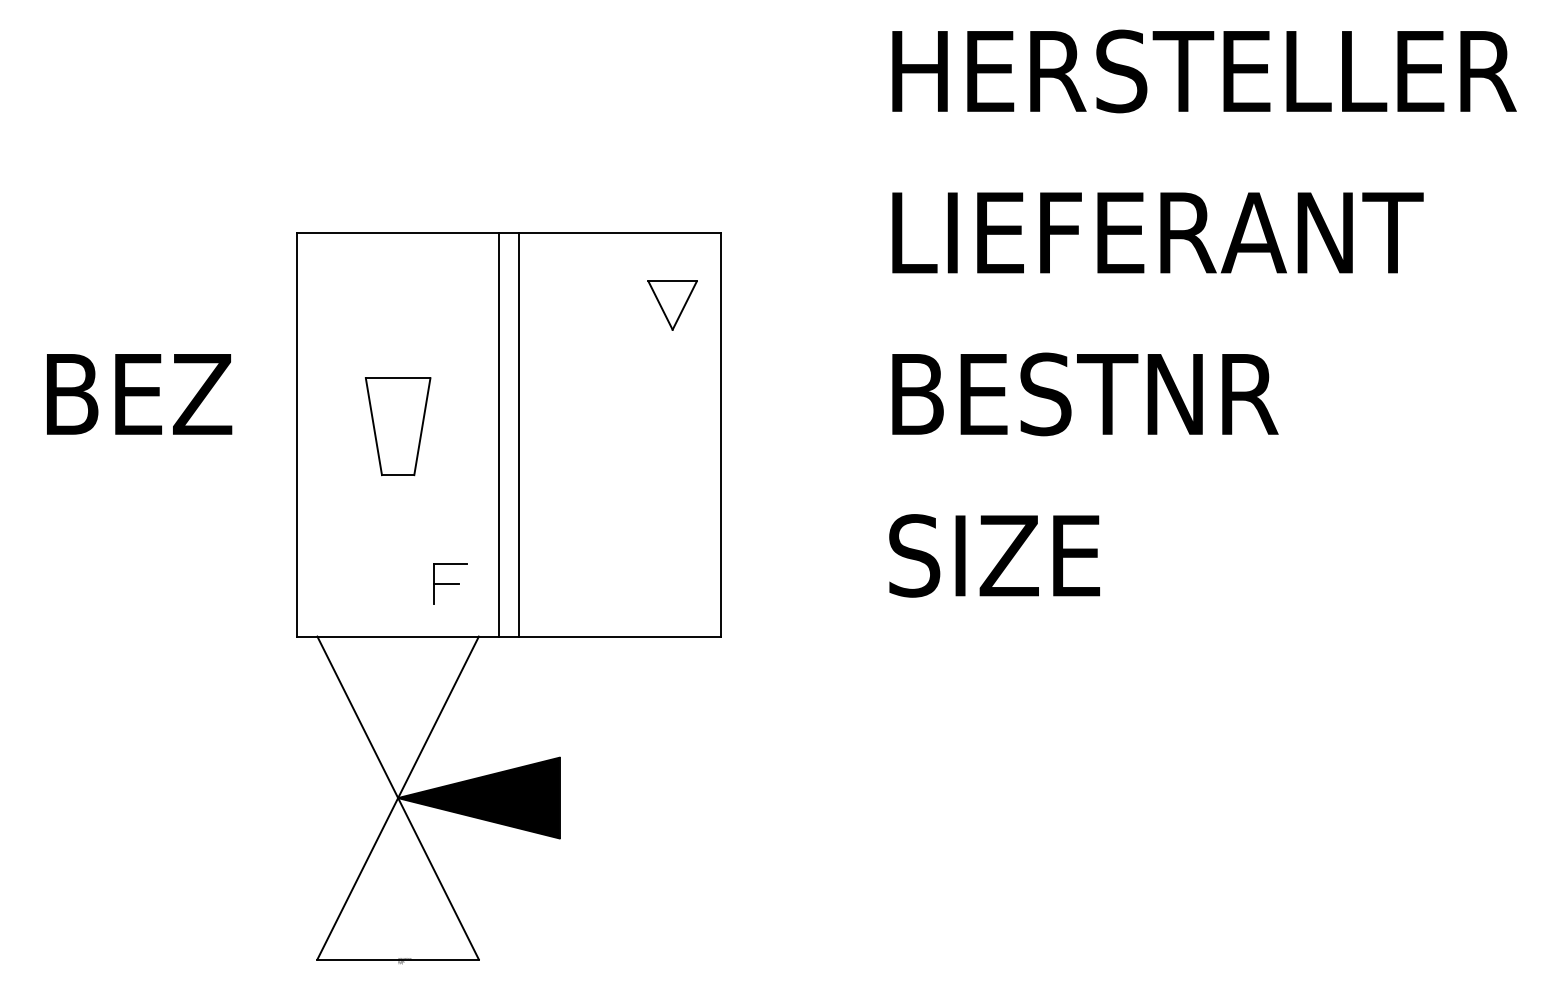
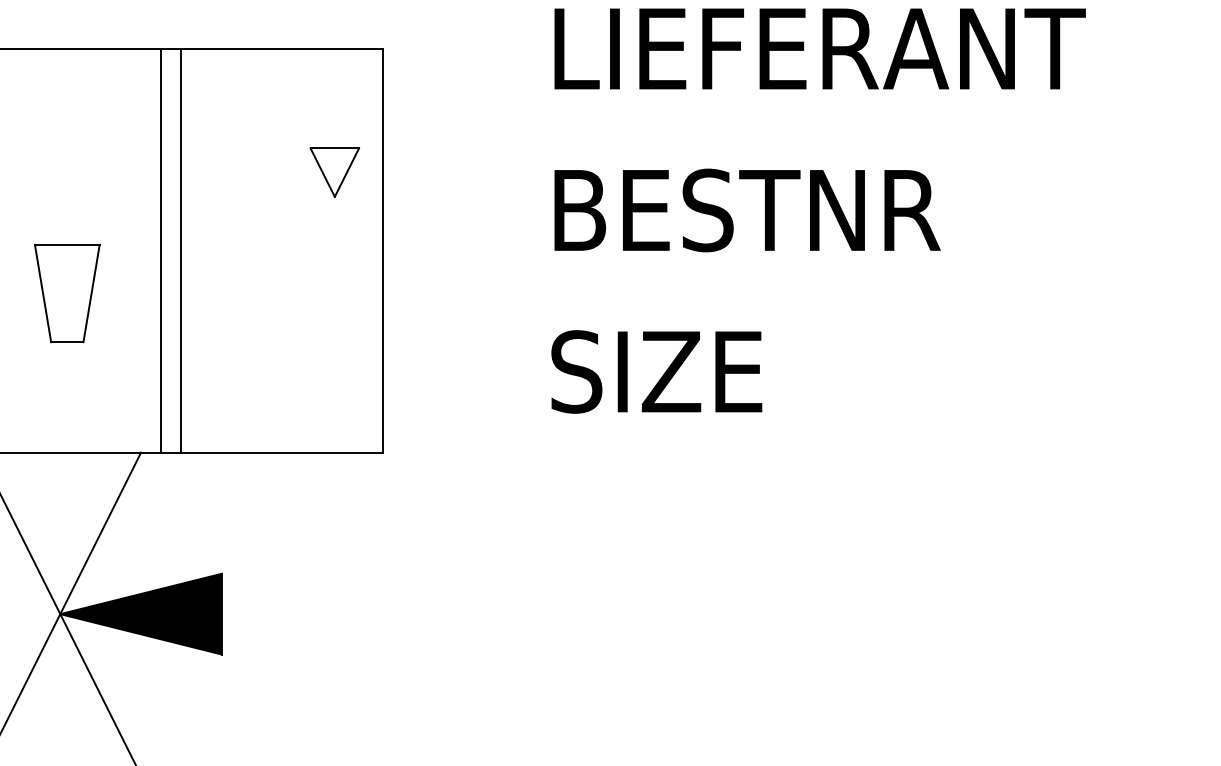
part: (672, 305) -> (334, 172), moved
part: (398, 426) -> (67, 293), moved
part: (450, 583) -> (112, 399), removed

